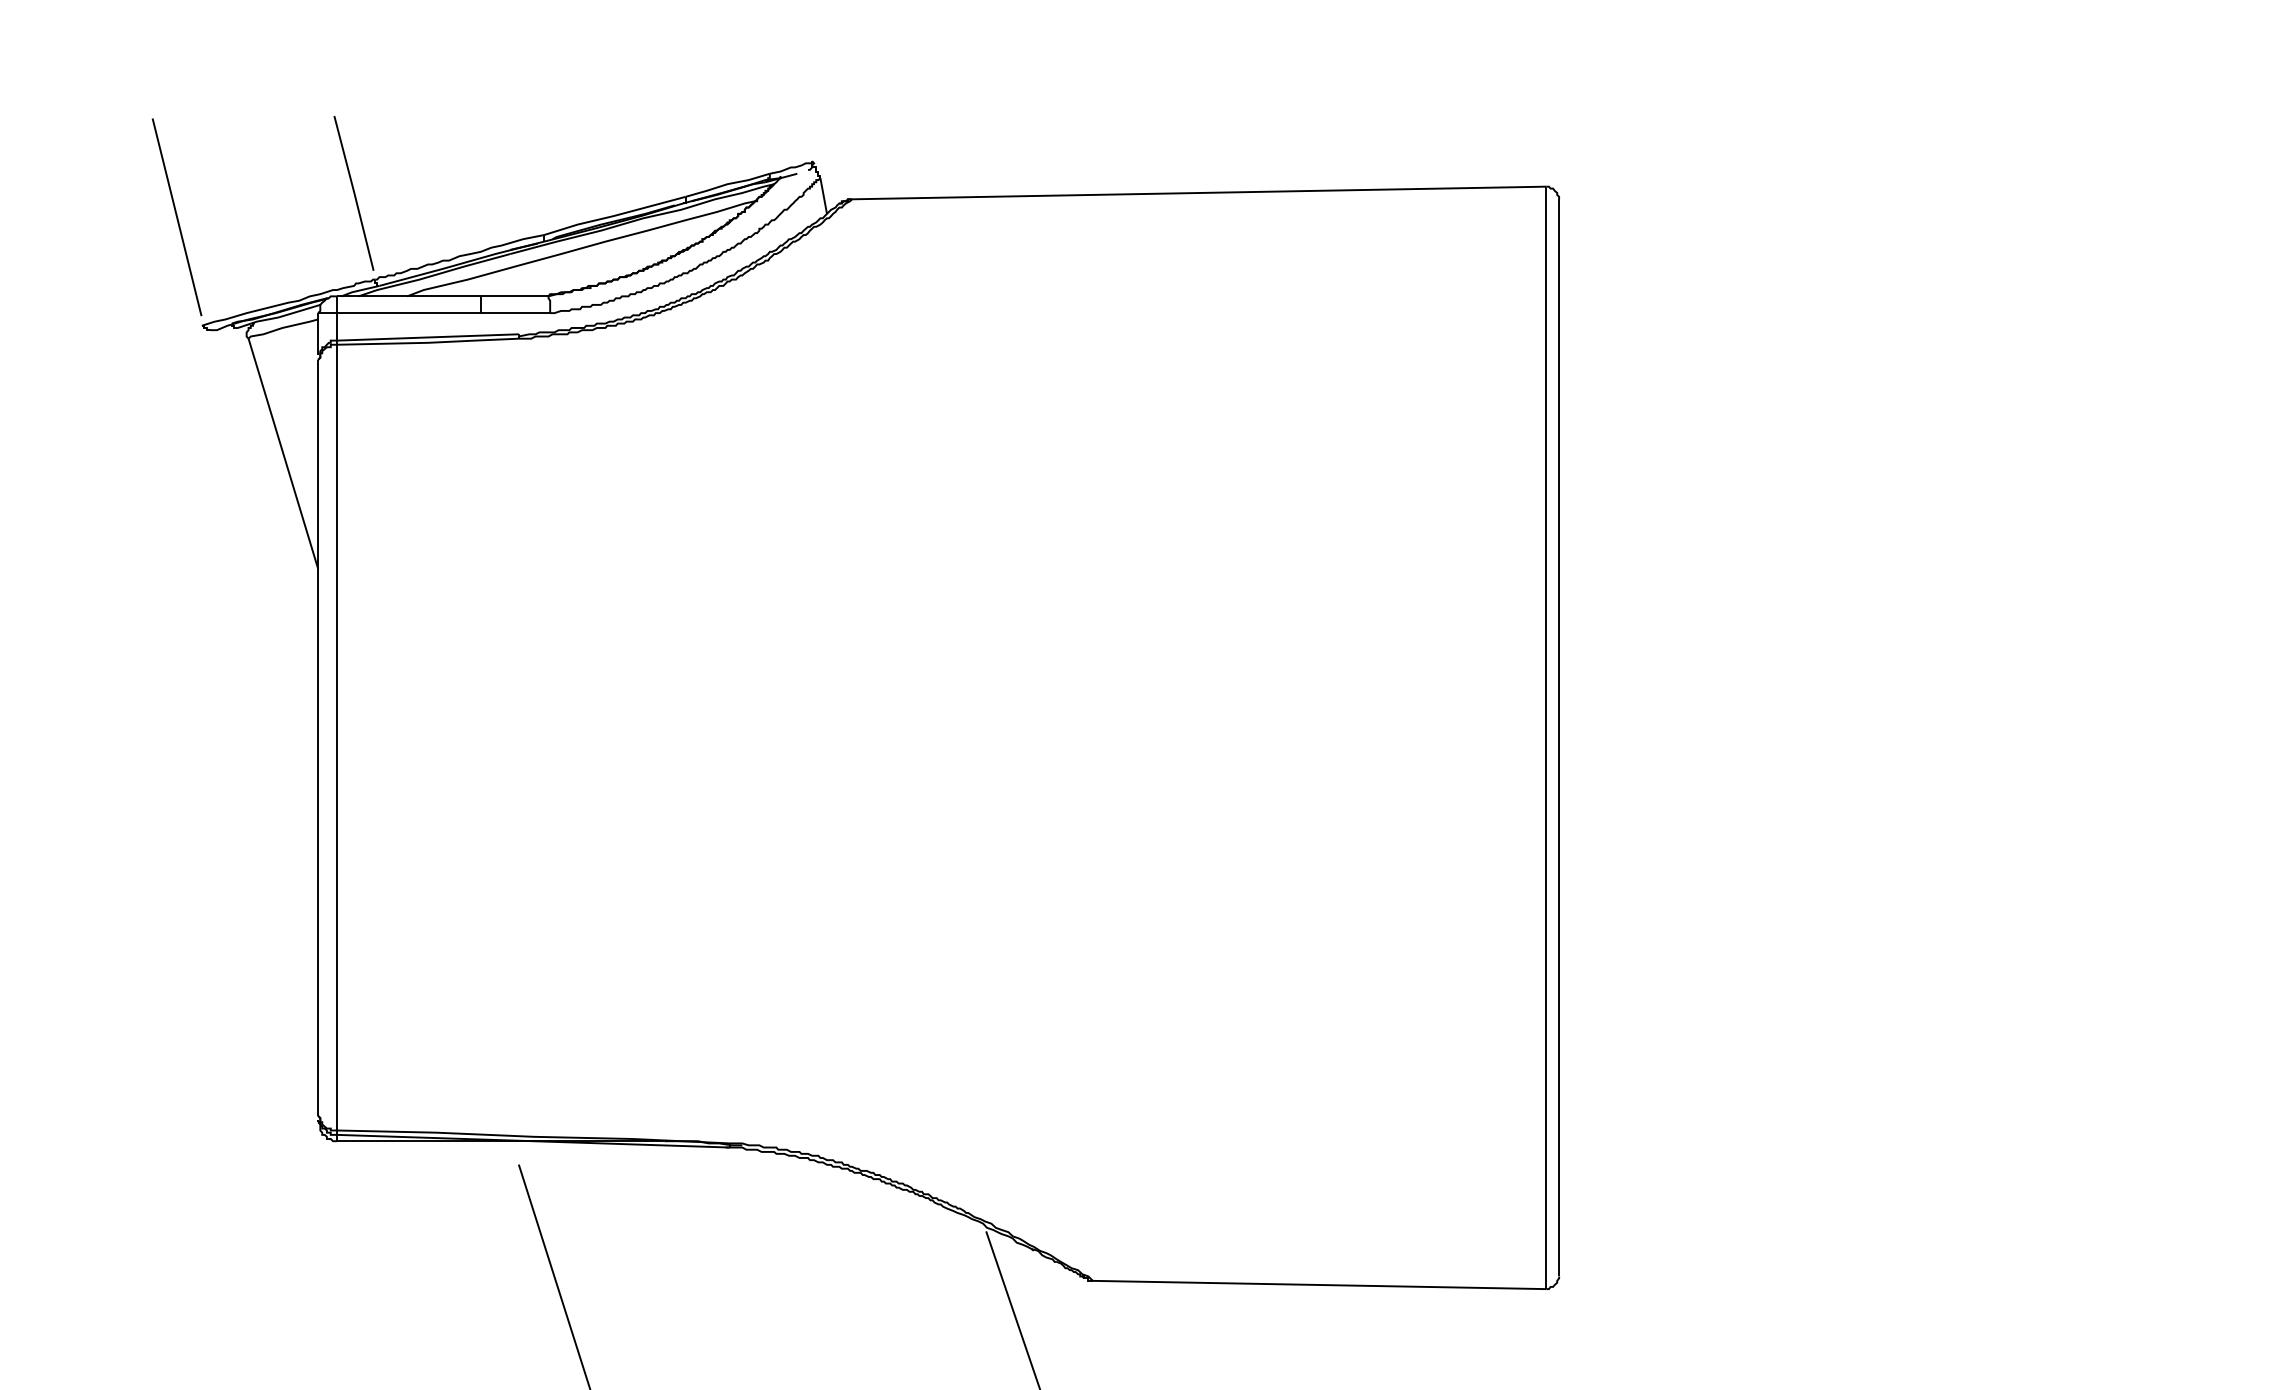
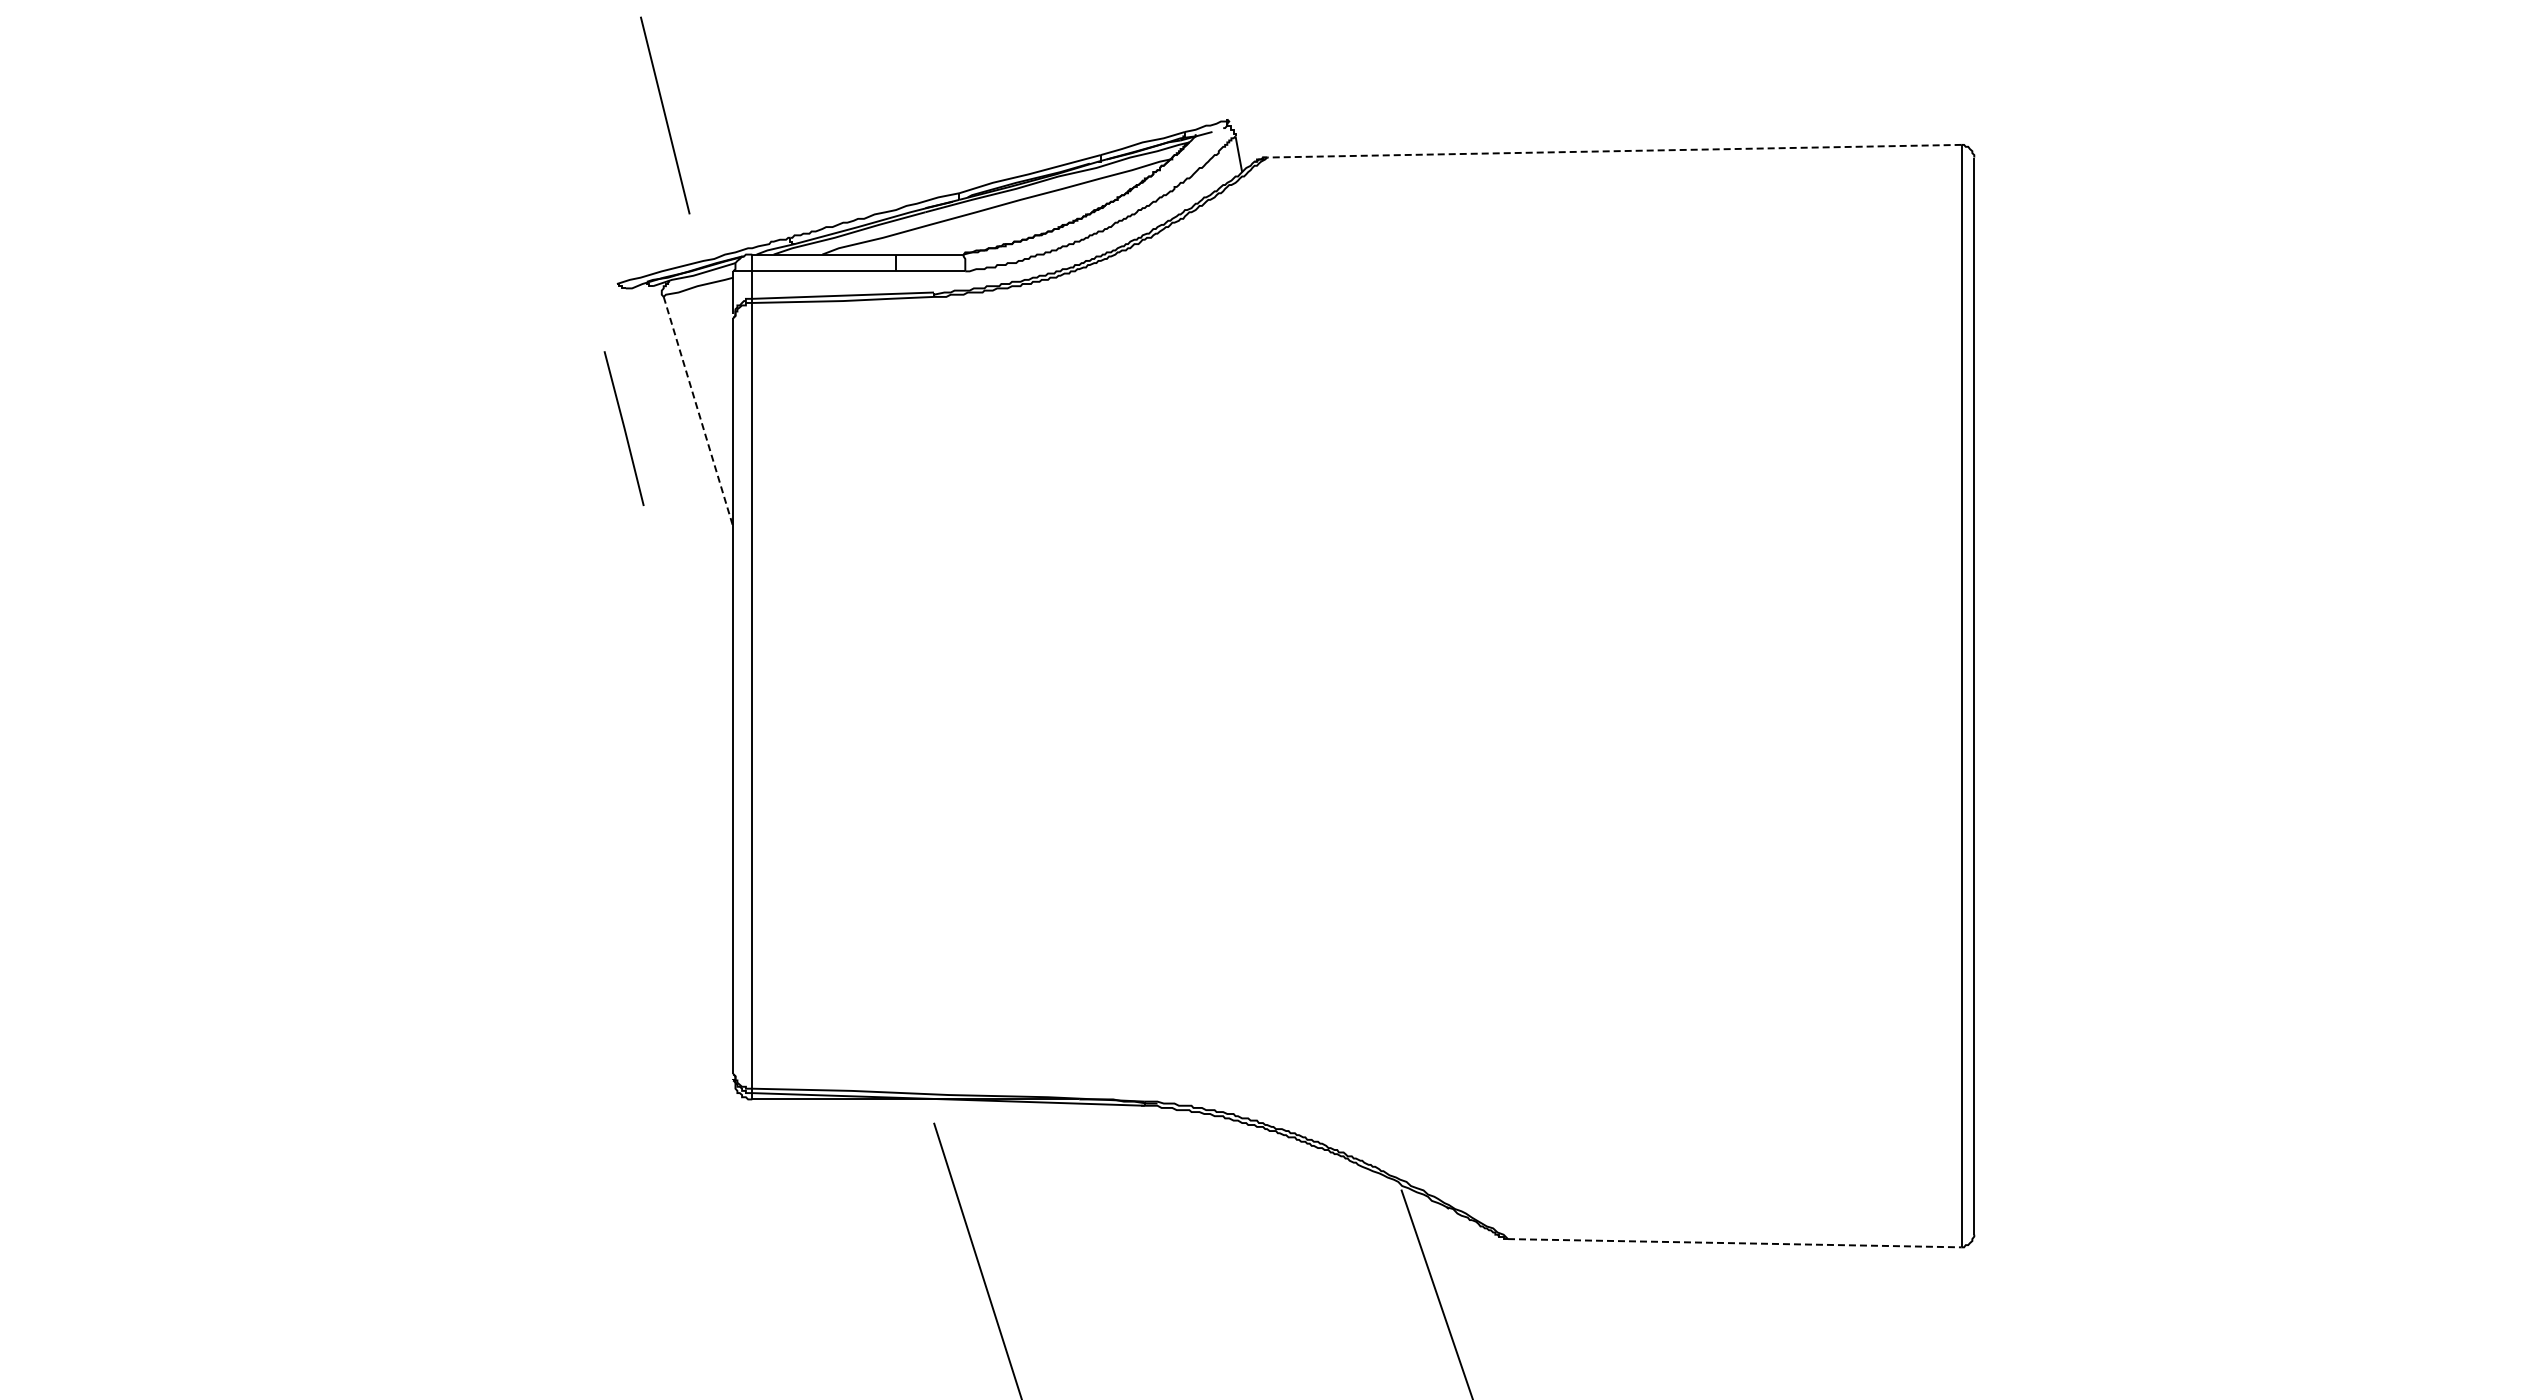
line: (353, 193) -> (623, 428), moved
line: (1198, 193) -> (1613, 151), solid -> dashed
line: (177, 217) -> (665, 115), moved
line: (283, 454) -> (698, 412), solid -> dashed
line: (1319, 1285) -> (1734, 1243), solid -> dashed

